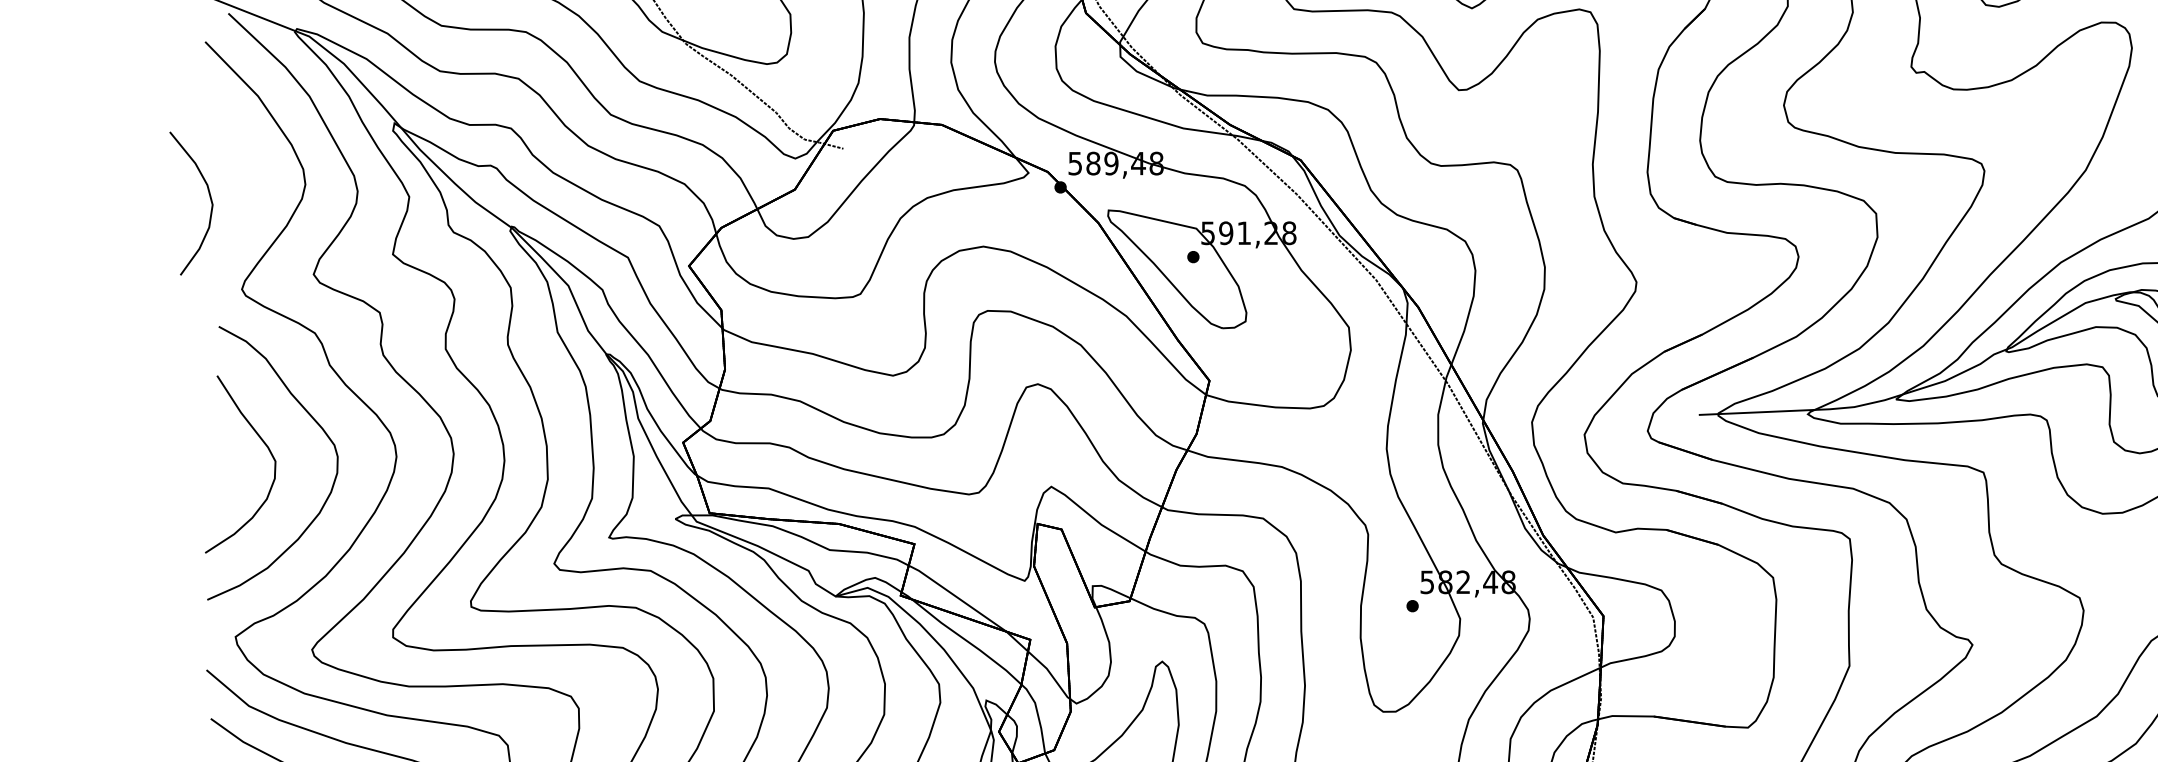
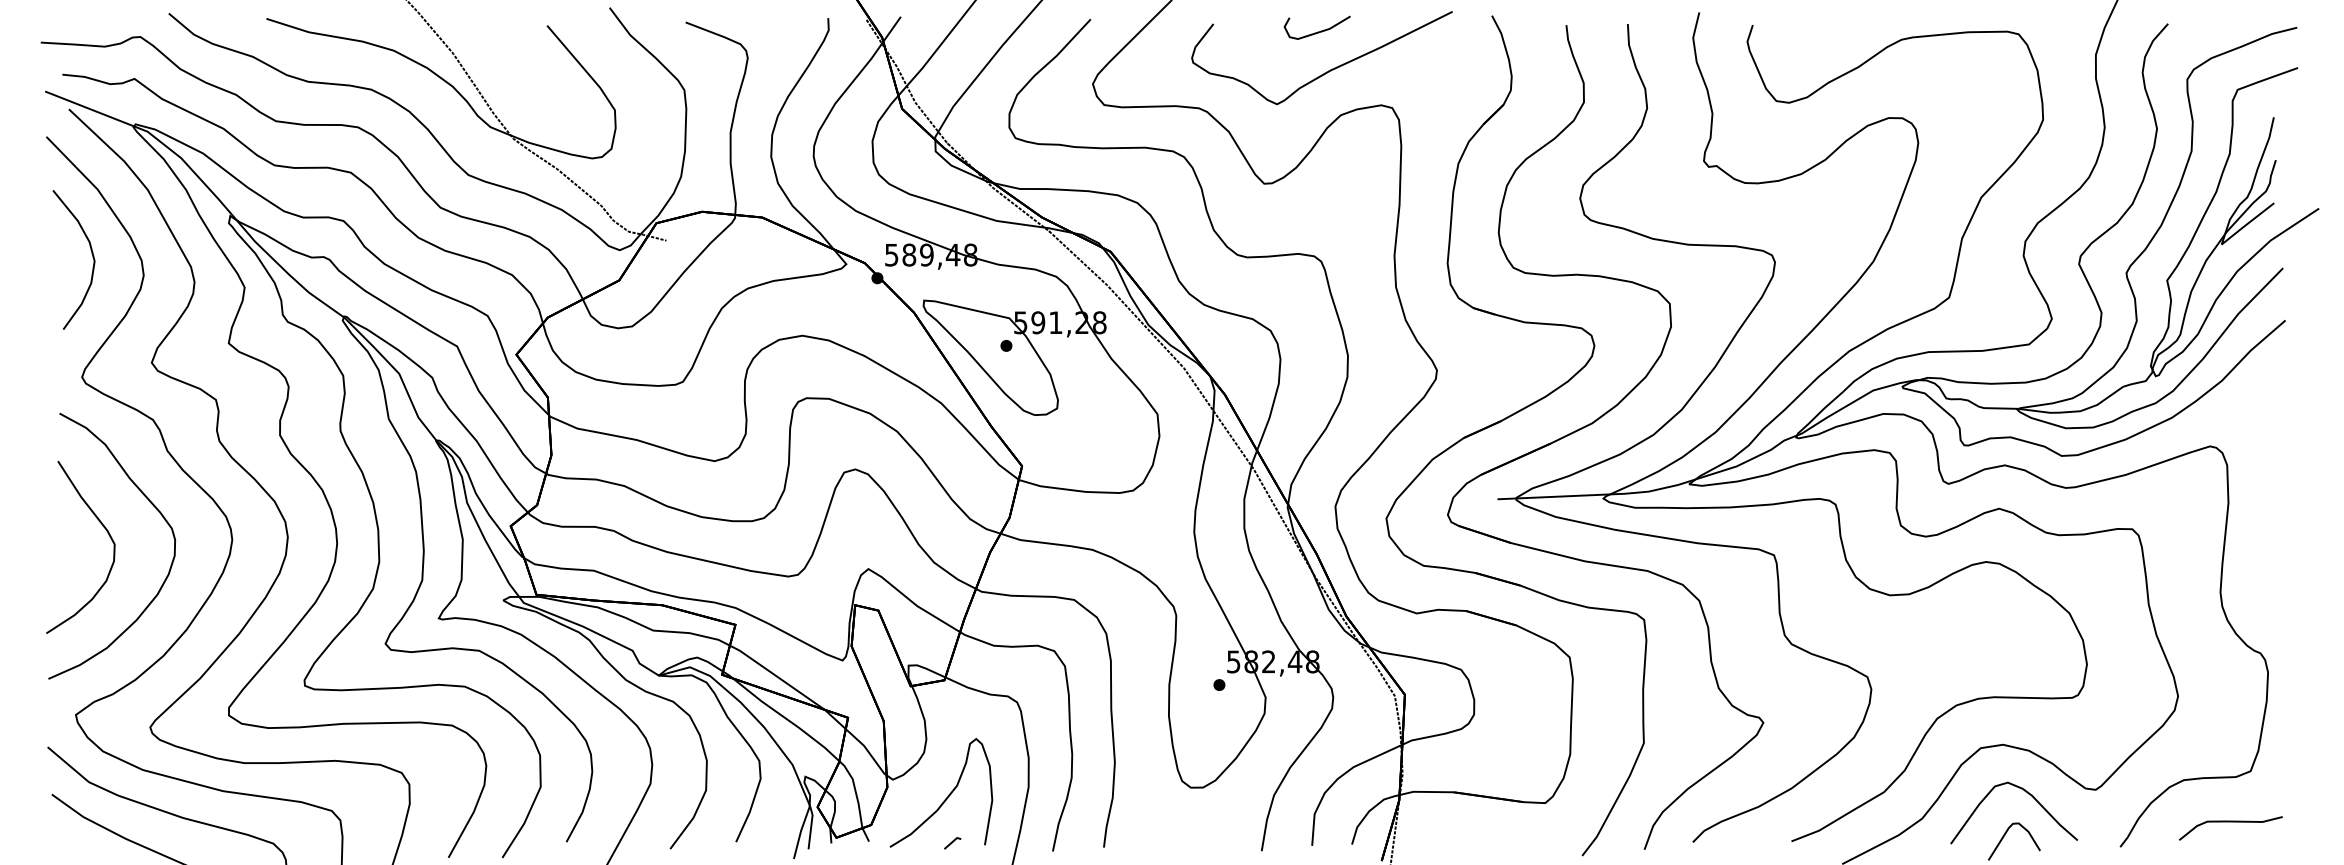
curve: (209, 196) -> (91, 253), moved

